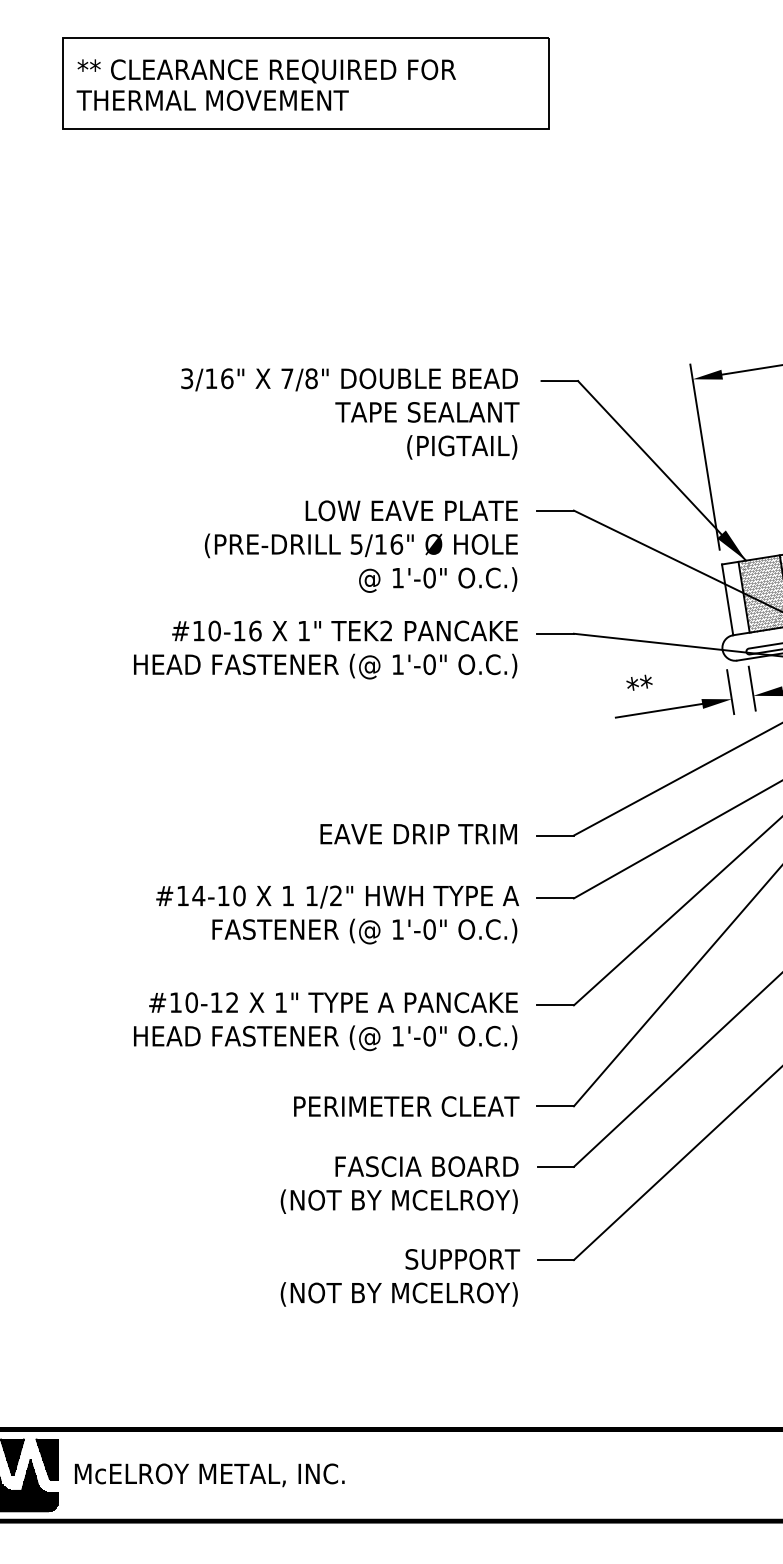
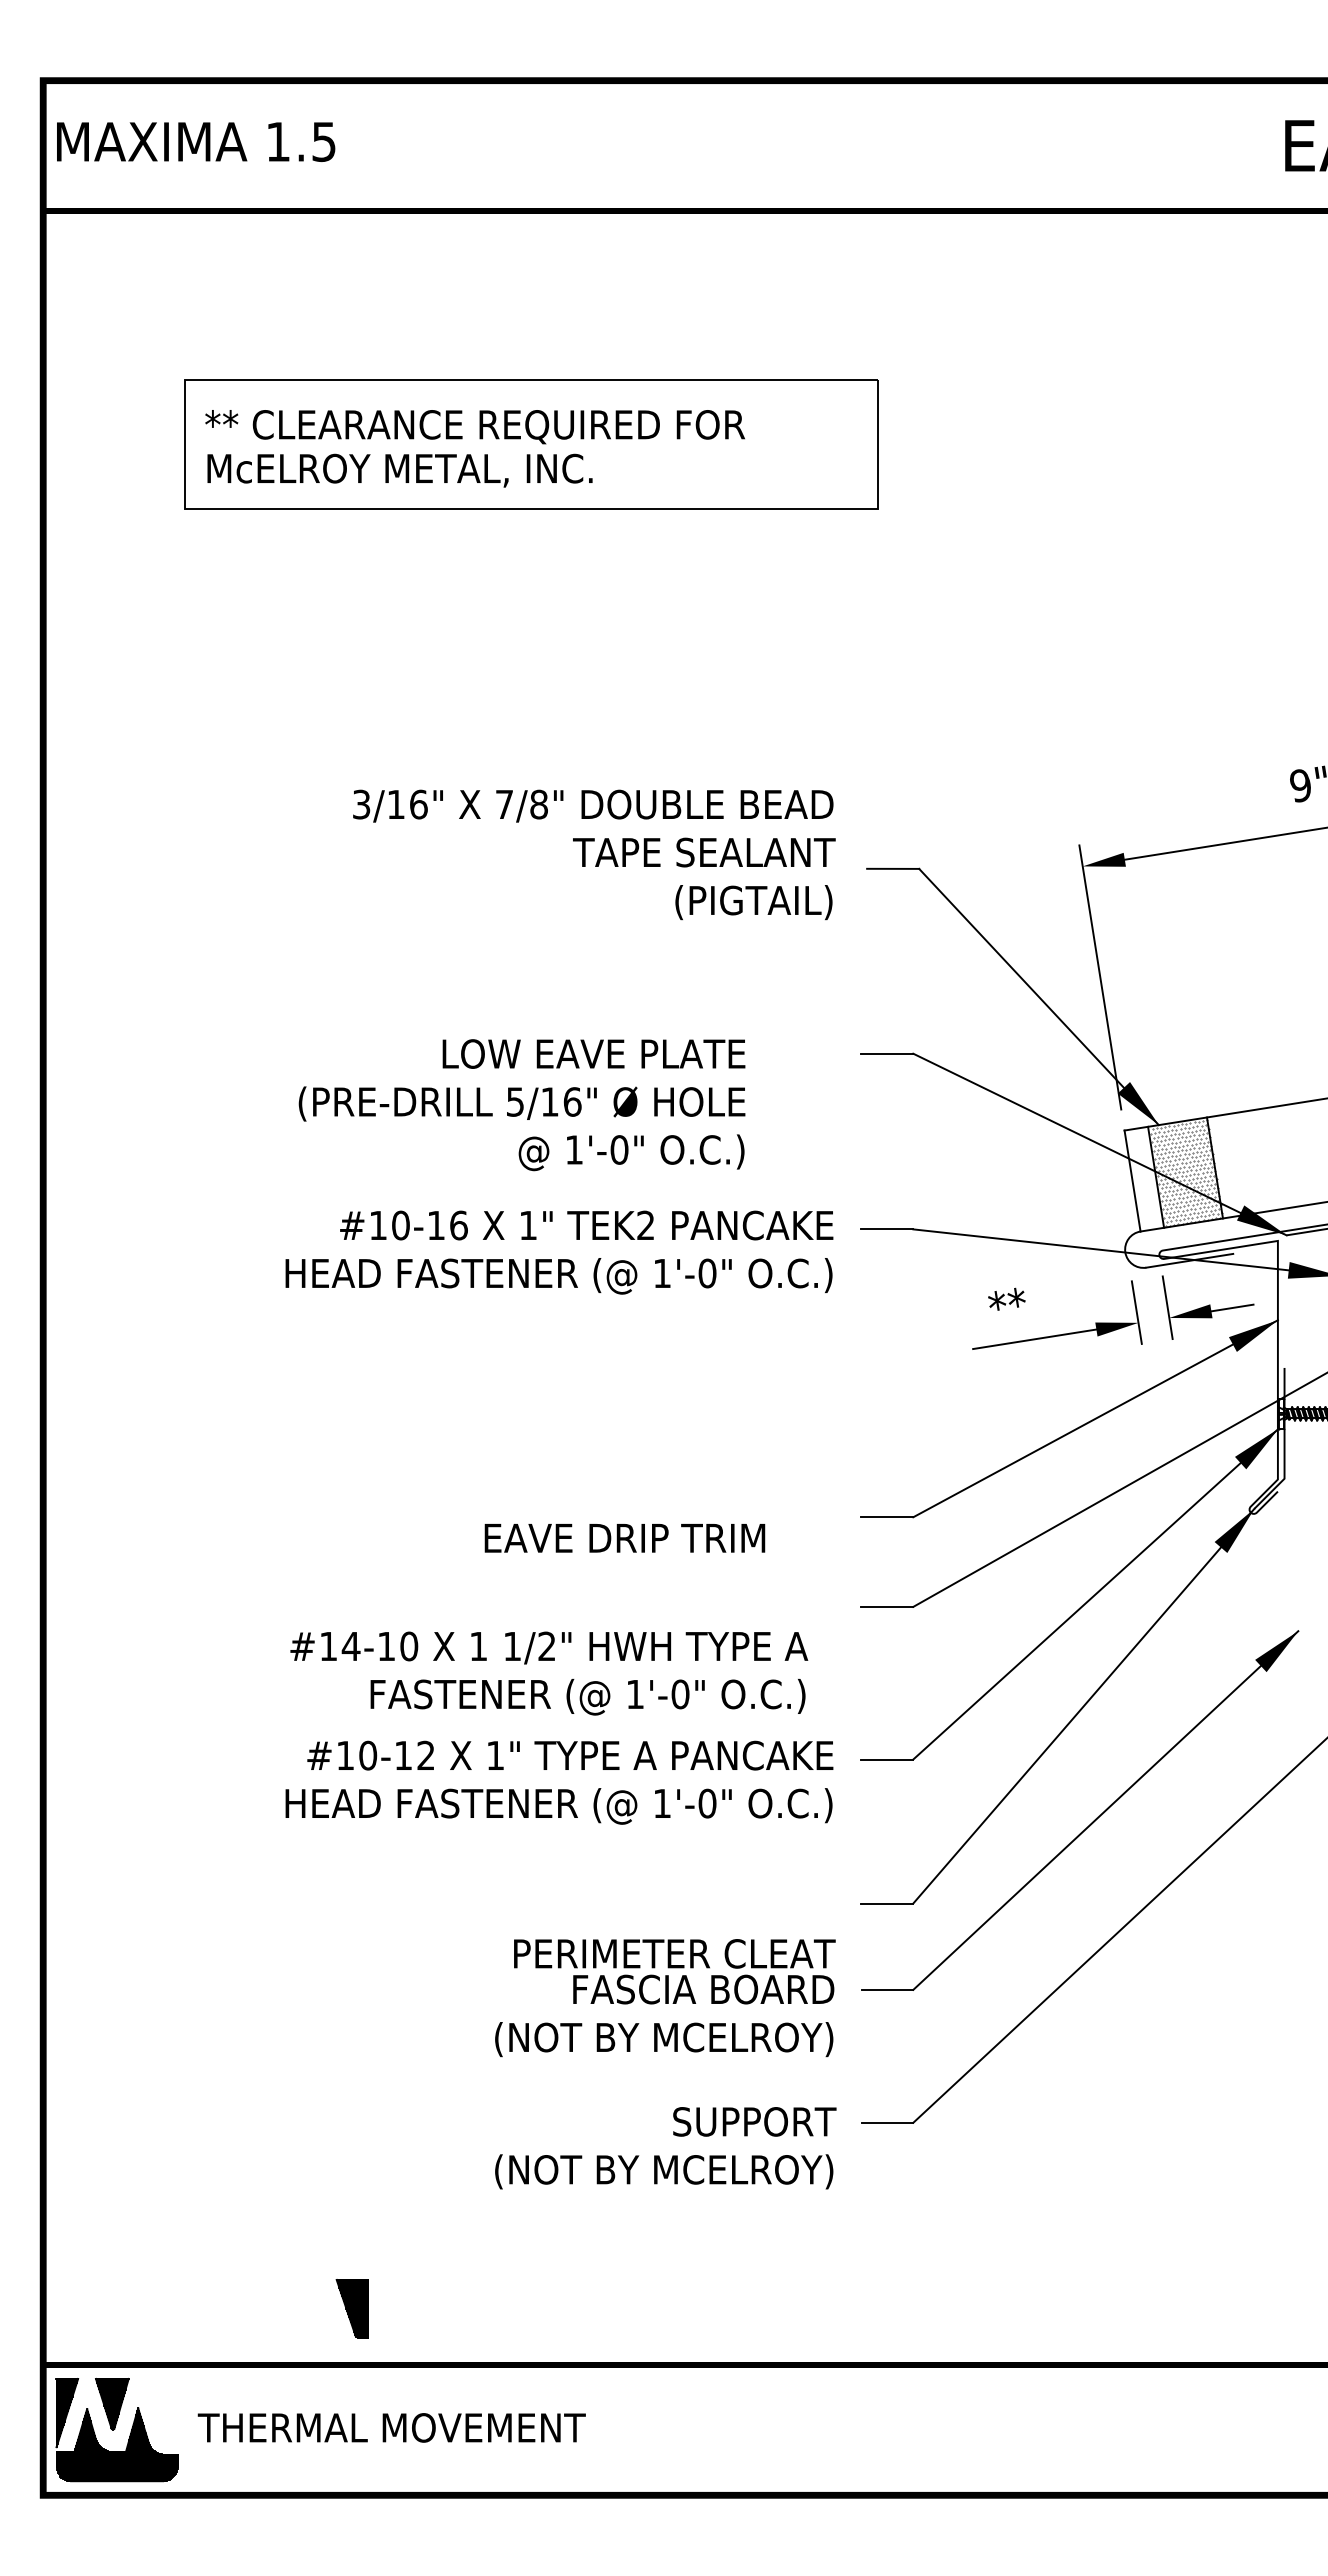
text: (213, 101) -> (398, 470), THERMAL MOVEMENT -> McELROY METAL, INC.
text: (350, 413) -> (594, 854), moved
text: (360, 546) -> (521, 1105), moved
text: (418, 834) -> (624, 1538), moved
text: (337, 914) -> (549, 1673), moved
text: (406, 1106) -> (674, 1953), moved
part: (46, 1459) -> (351, 2308), moved
text: (208, 1475) -> (391, 2429), McELROY METAL, INC. -> THERMAL MOVEMENT

